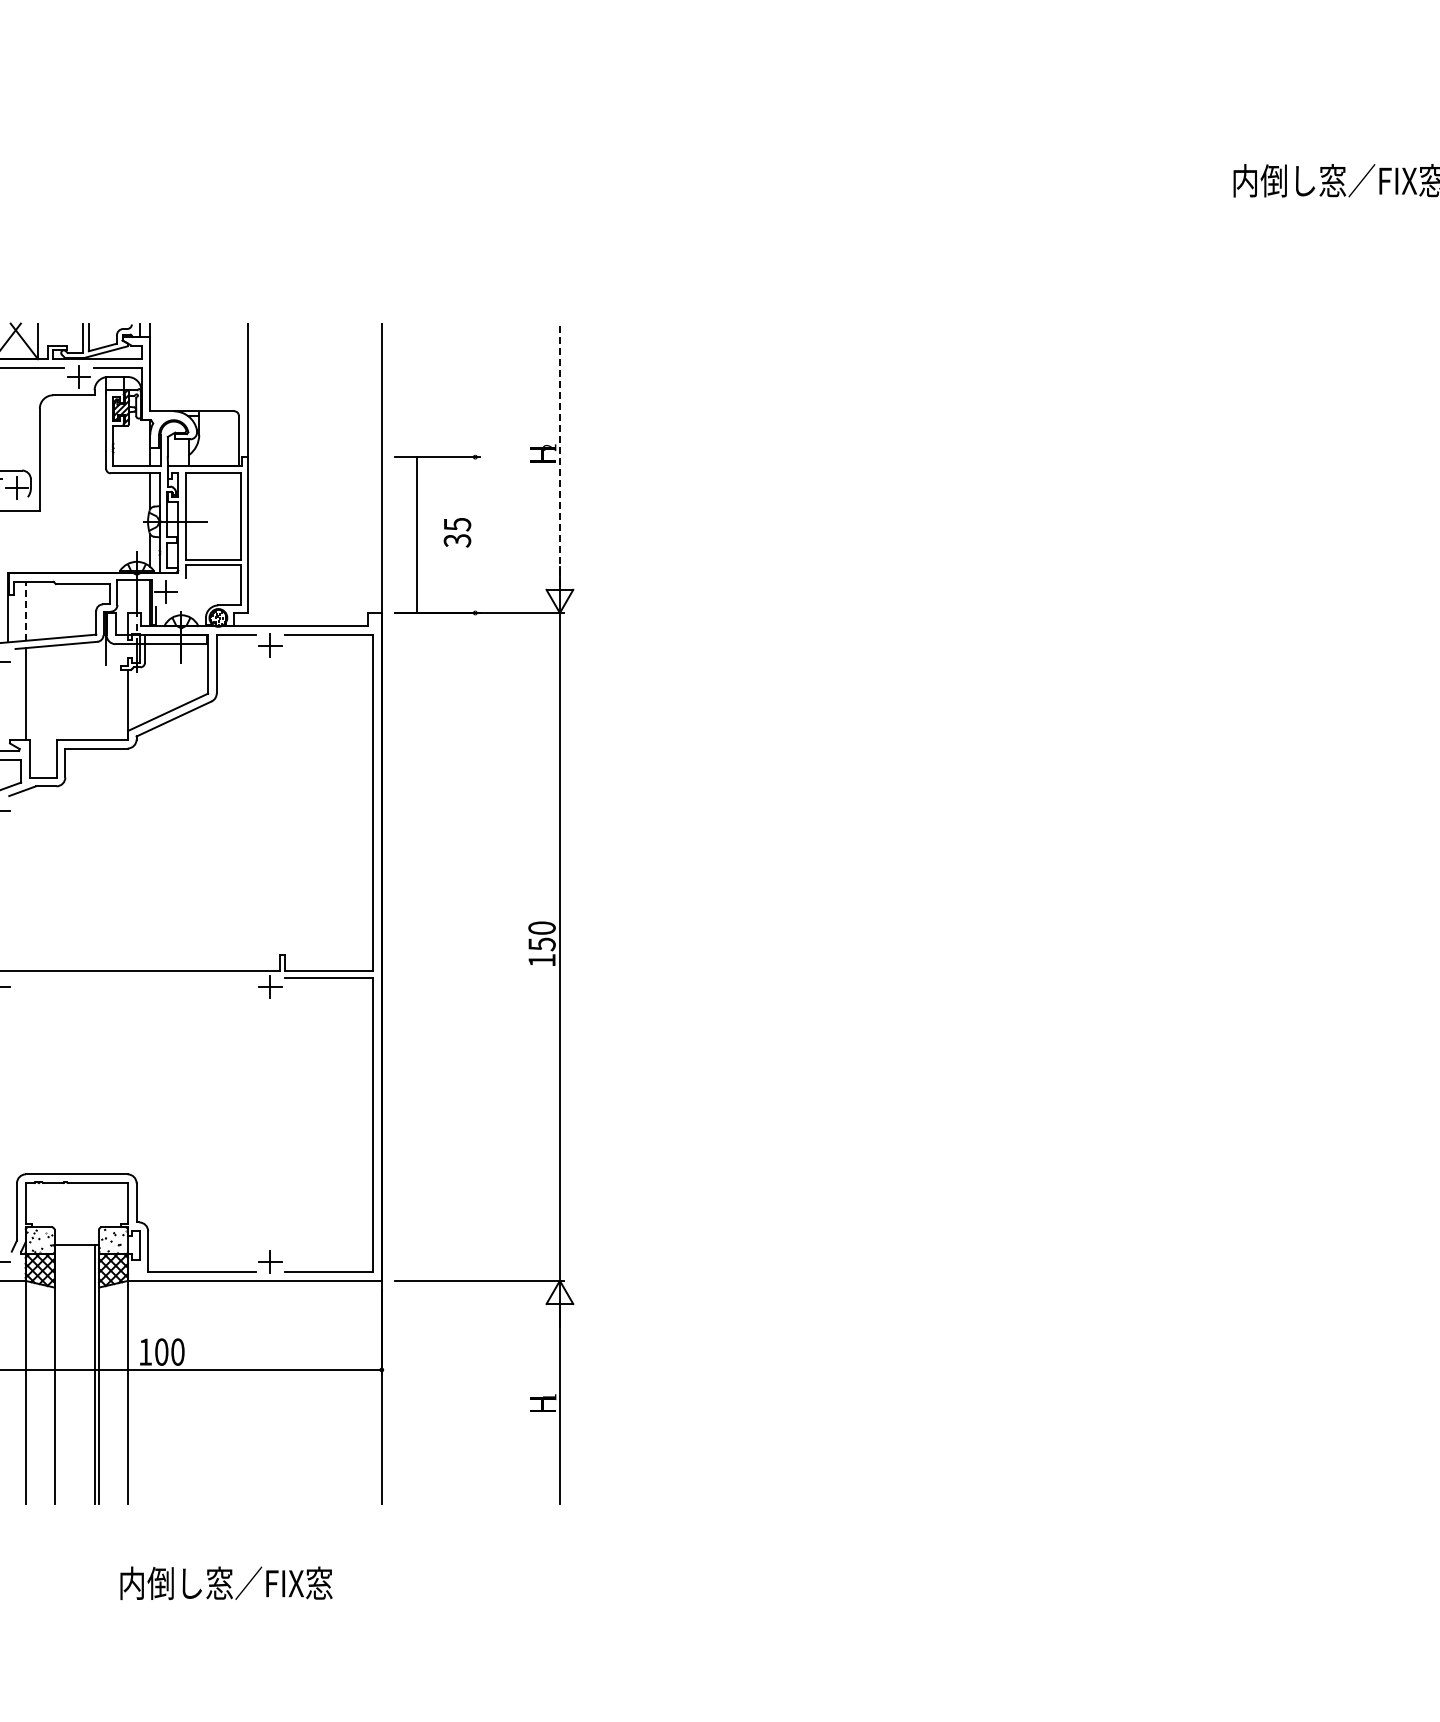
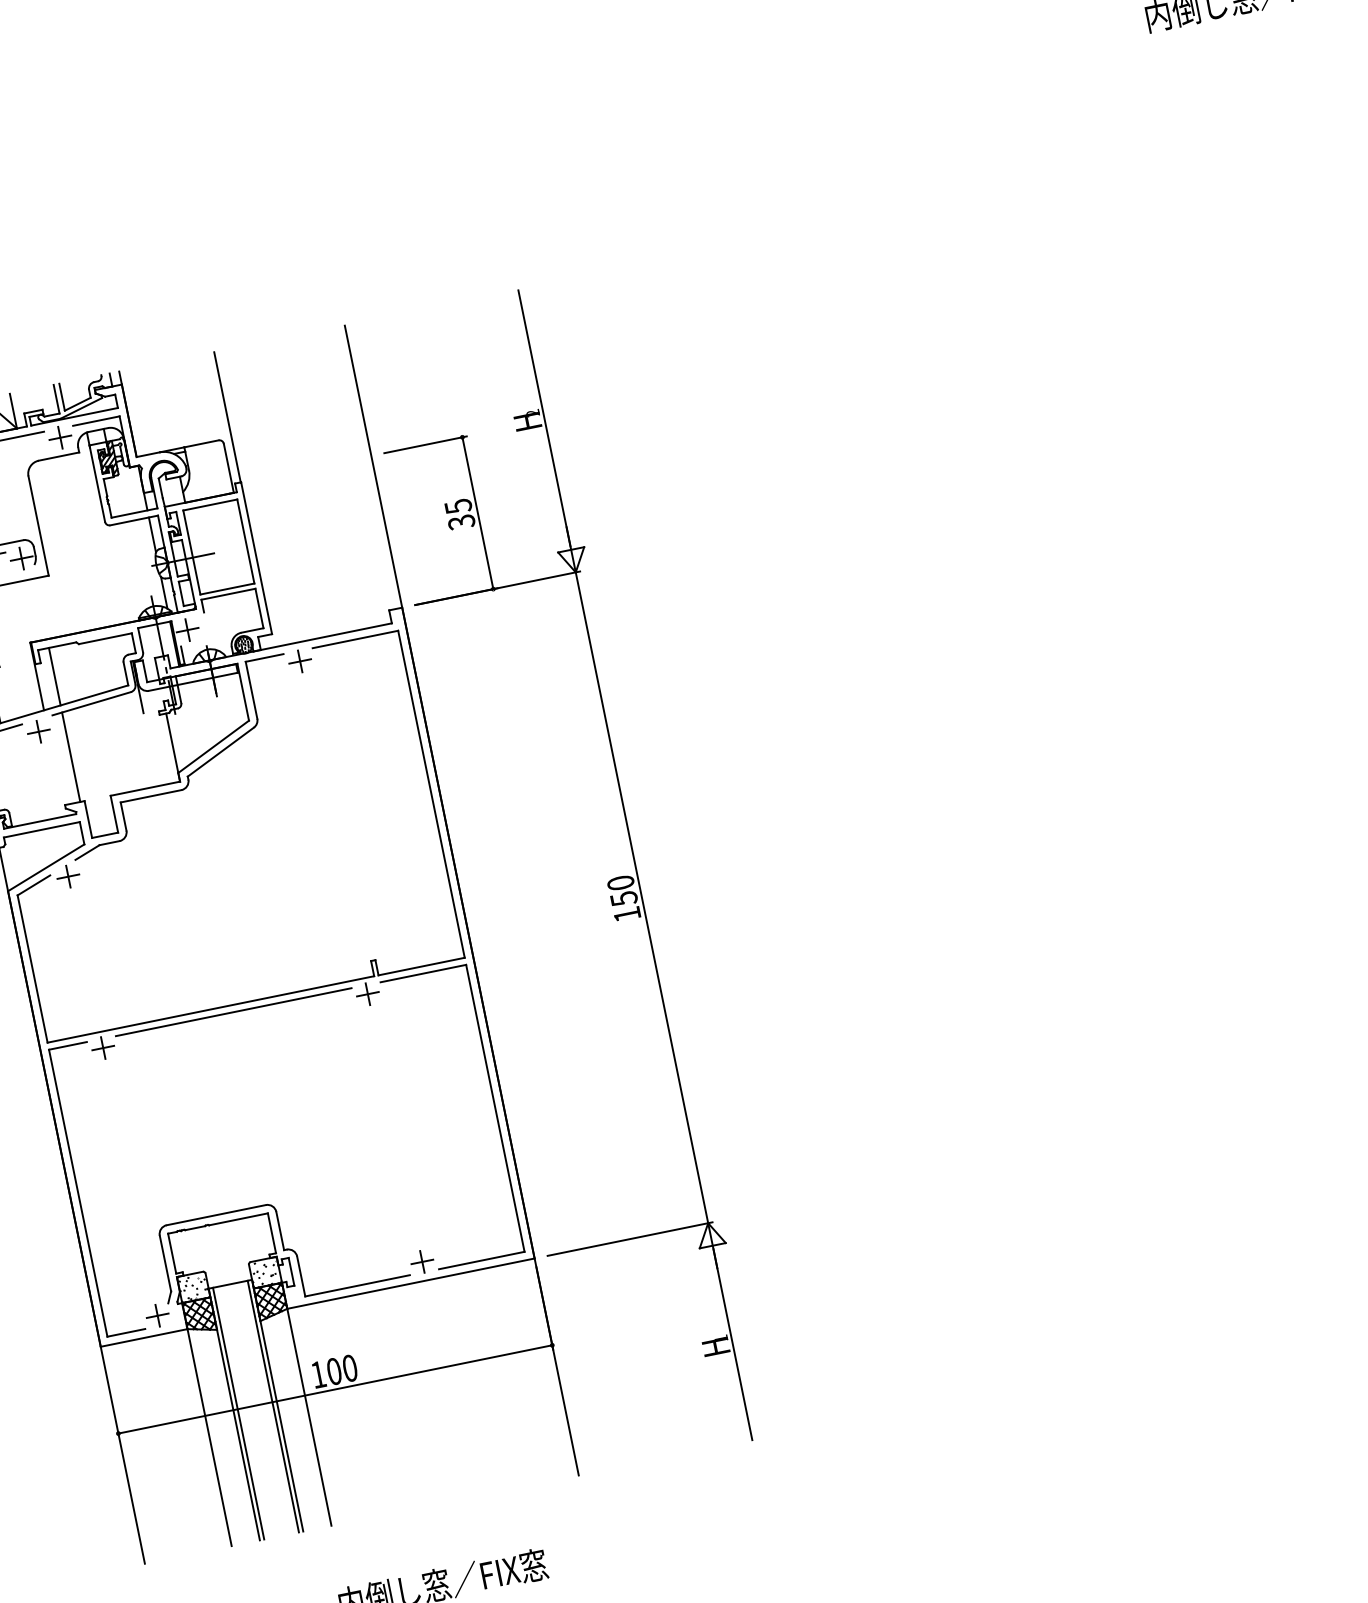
line: (559, 454) -> (543, 418), dashed -> solid
line: (417, 535) -> (478, 513), moved
line: (25, 610) -> (54, 675), dashed -> solid
line: (134, 977) -> (233, 1011), added
line: (59, 1374) -> (239, 1413), added

